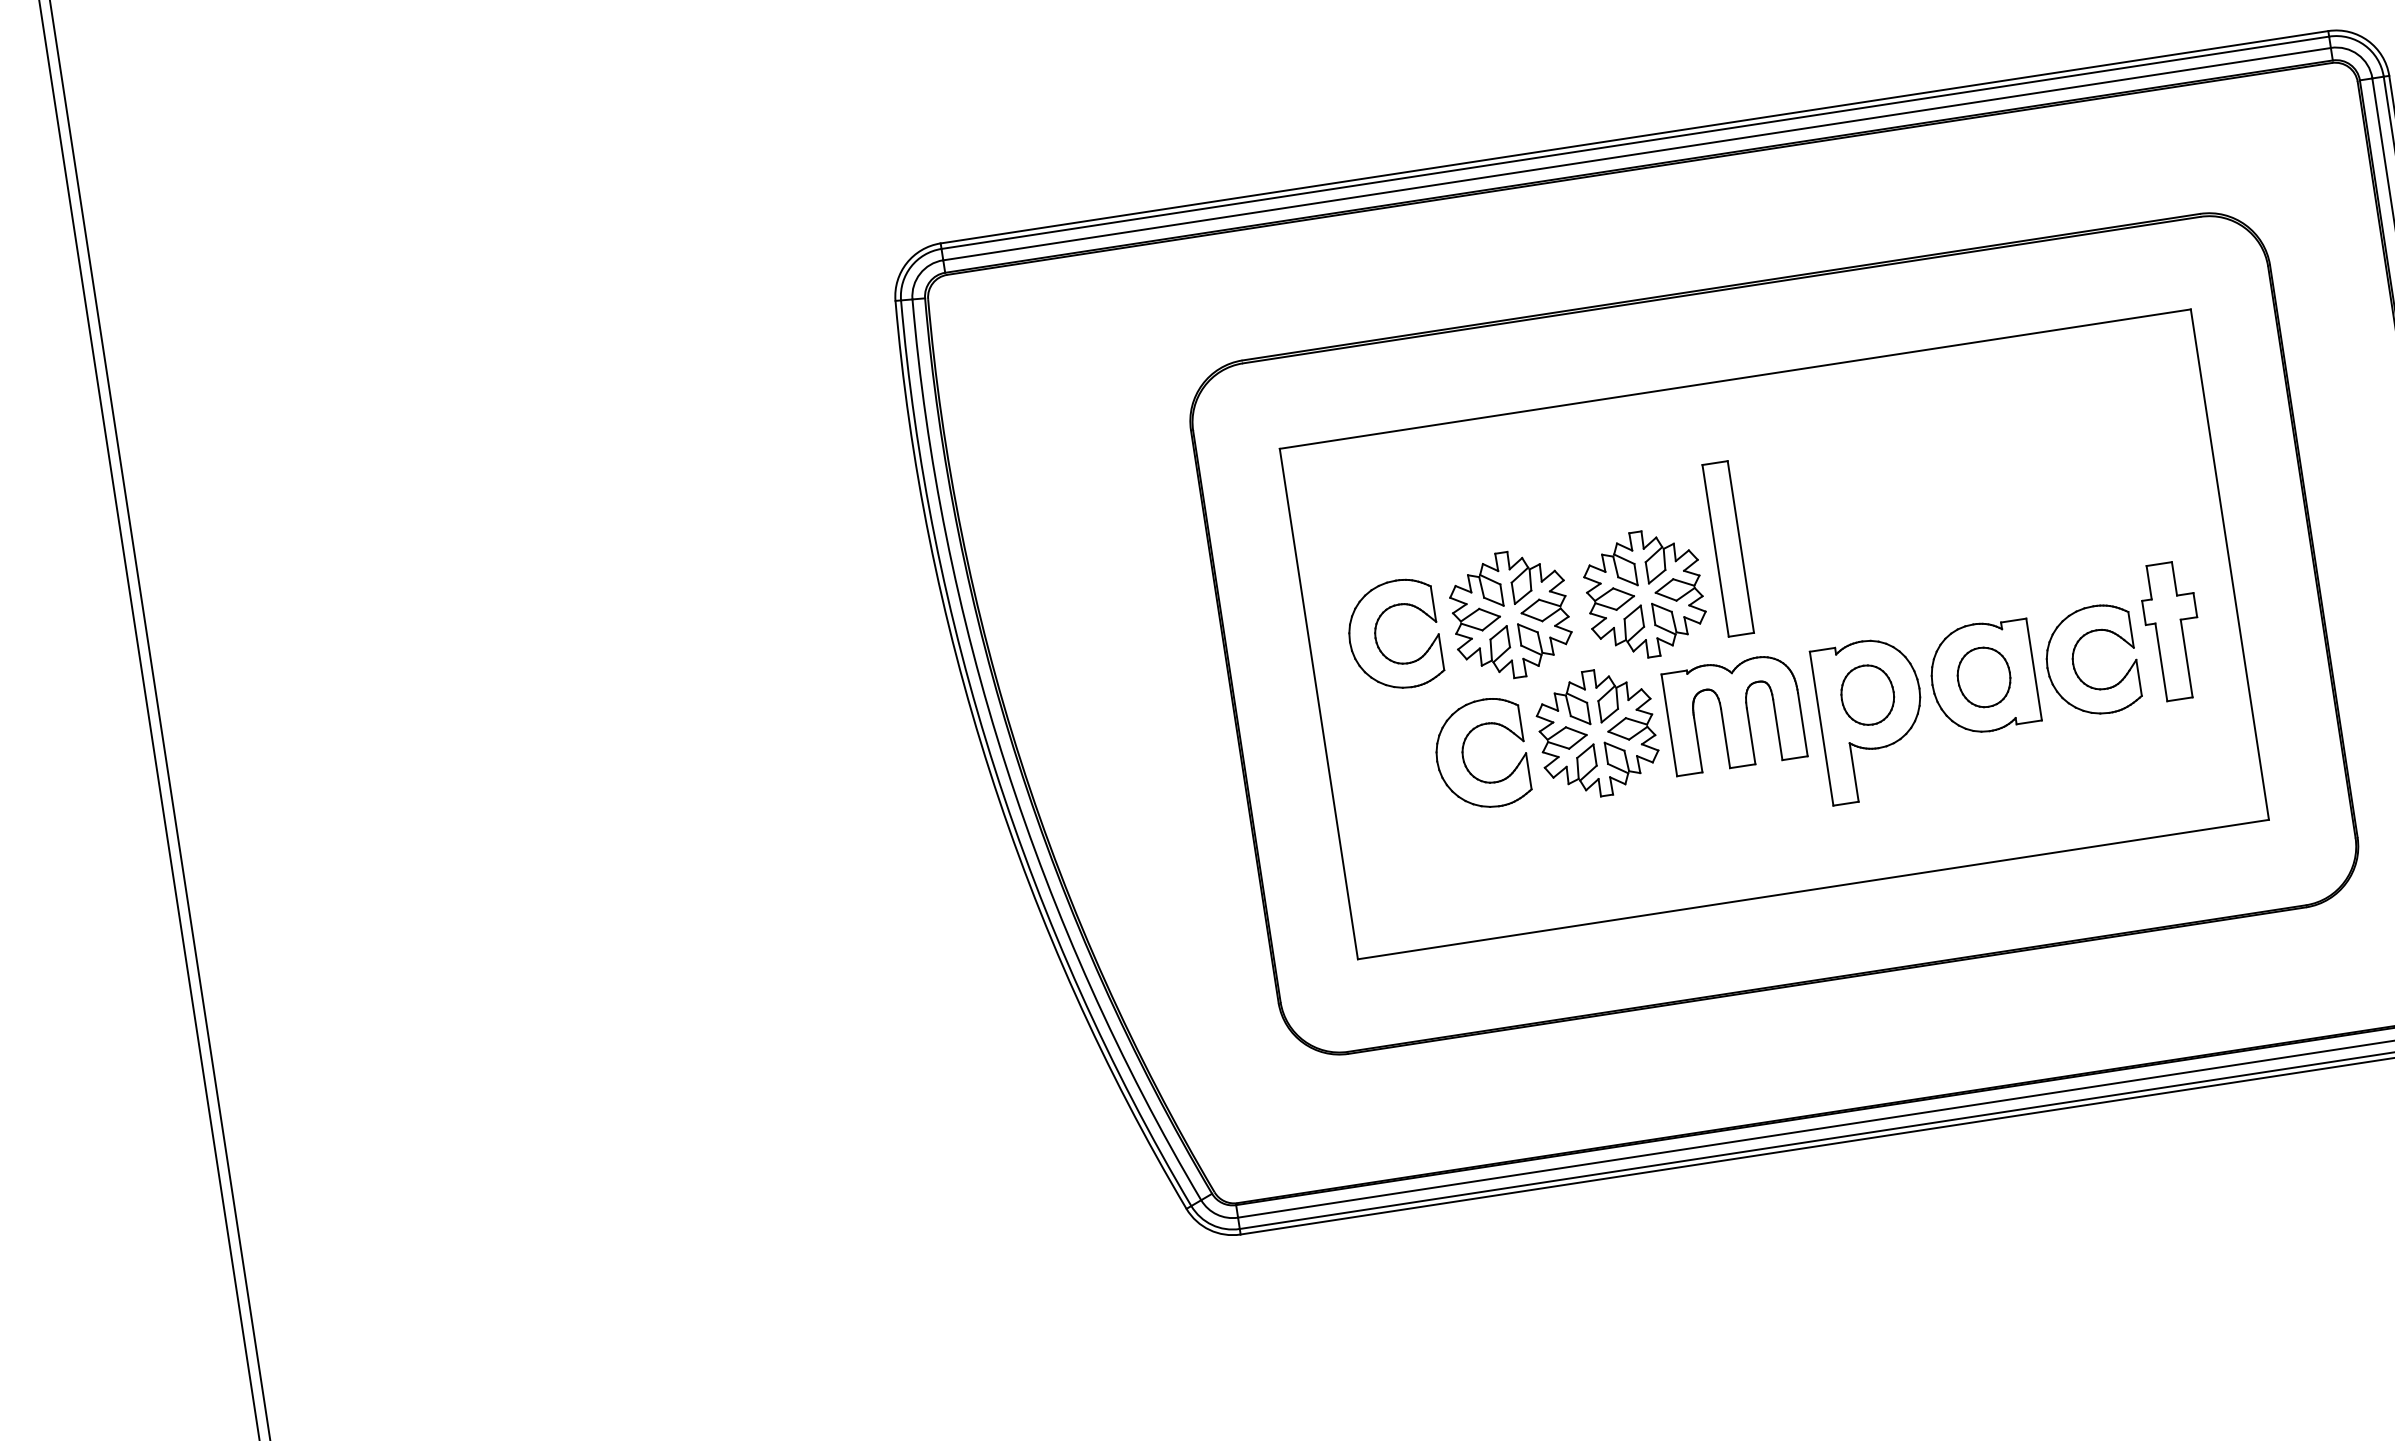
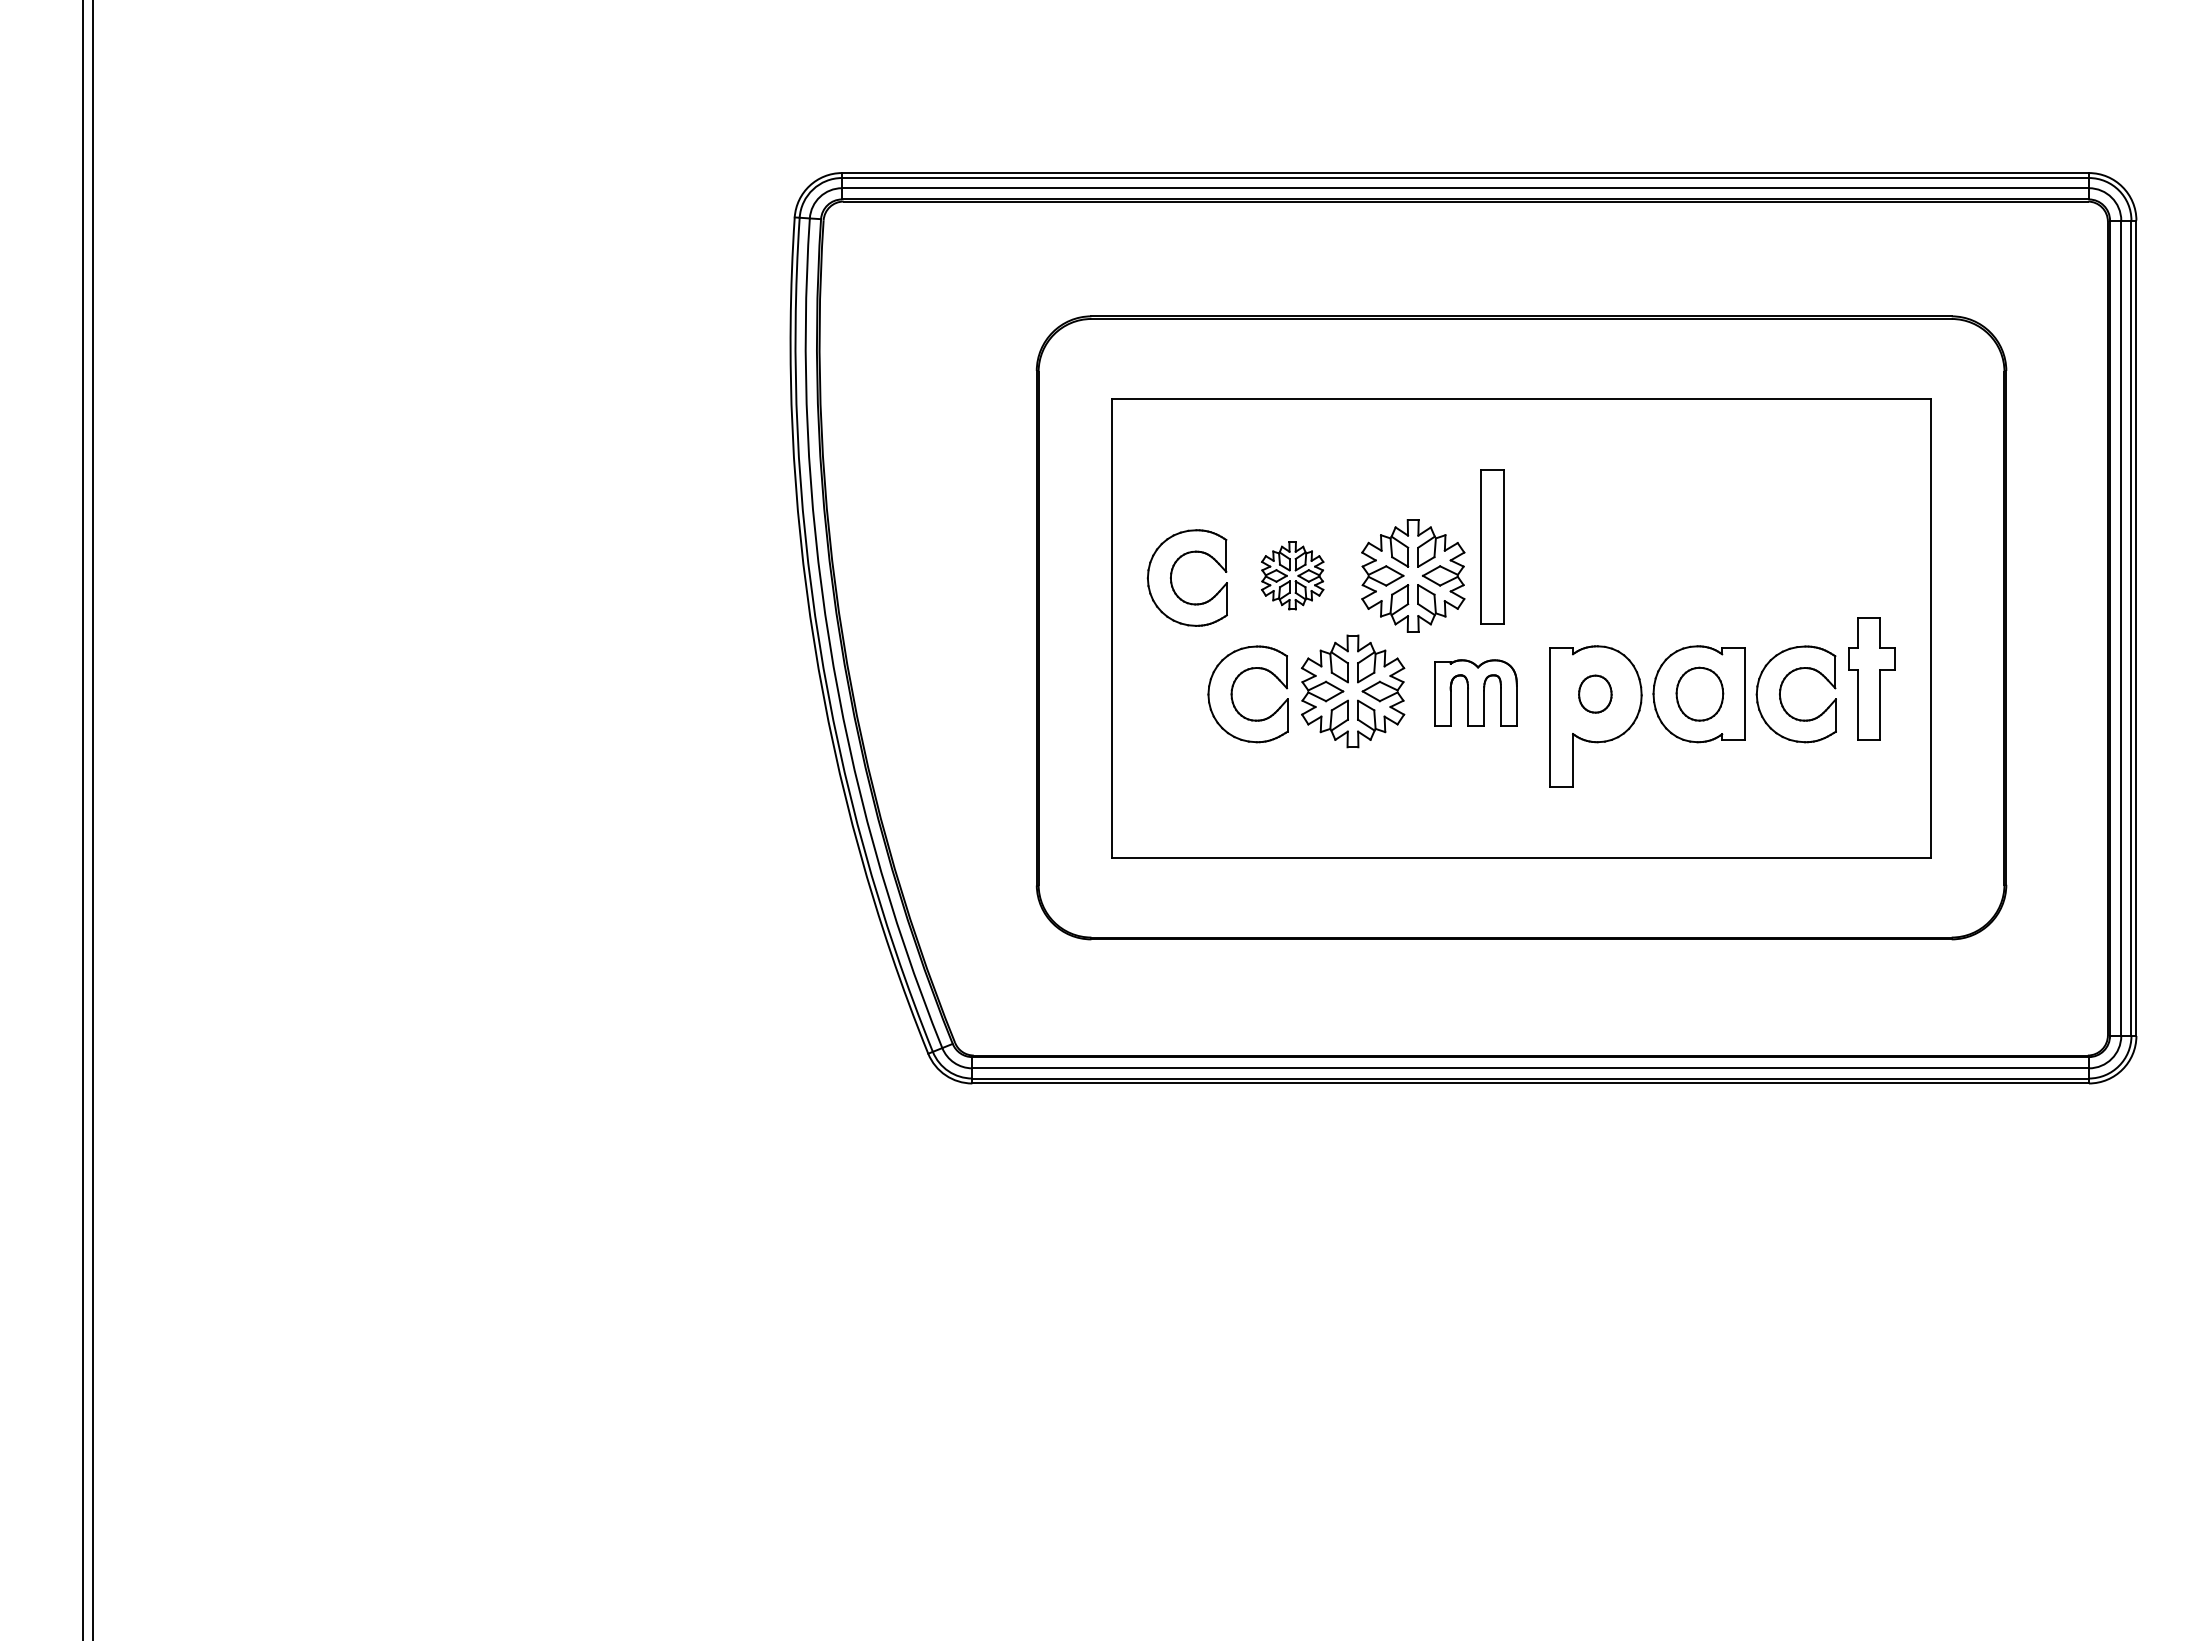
part: (1510, 614) -> (1292, 575), size x0.6
part: (1867, 694) -> (1595, 693), size x0.7
part: (1734, 713) -> (1475, 692), size x0.7

